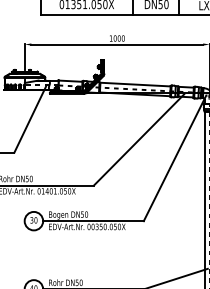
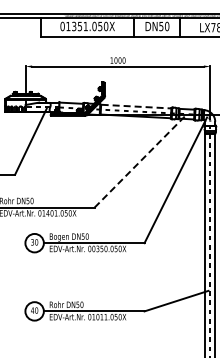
line: (135, 84) -> (136, 106), solid -> dashed
line: (139, 139) -> (140, 161), solid -> dashed

